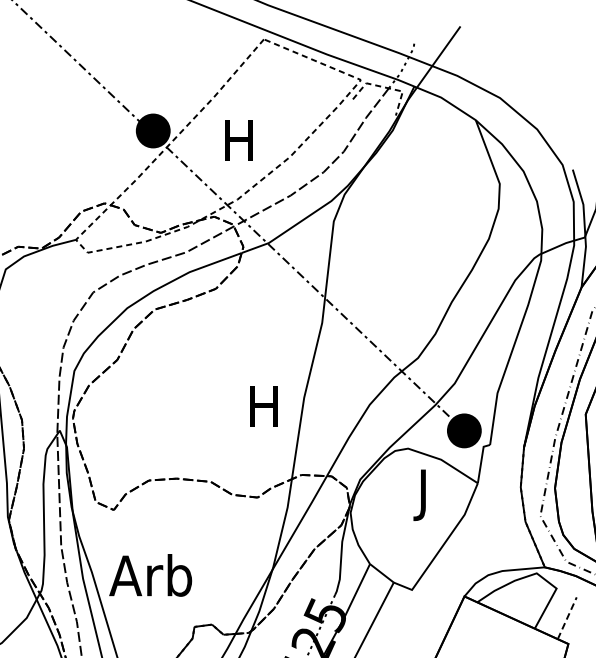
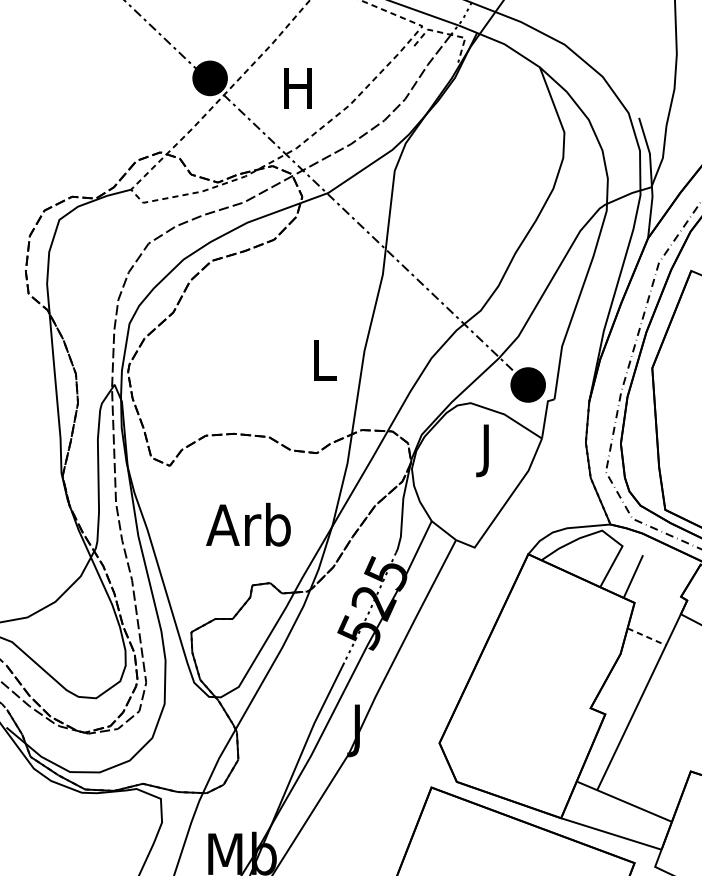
text: (263, 406) -> (322, 360), H -> L
text: (150, 575) -> (248, 524), moved
line: (567, 618) -> (633, 576), dashed -> solid

